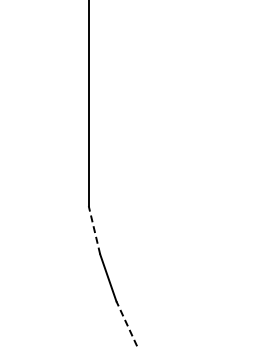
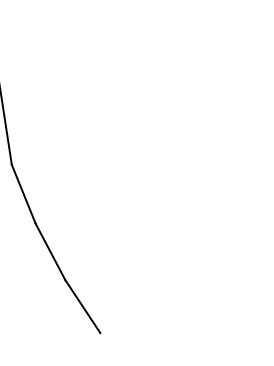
line: (94, 230) -> (23, 194), dashed -> solid
line: (126, 323) -> (82, 306), dashed -> solid

